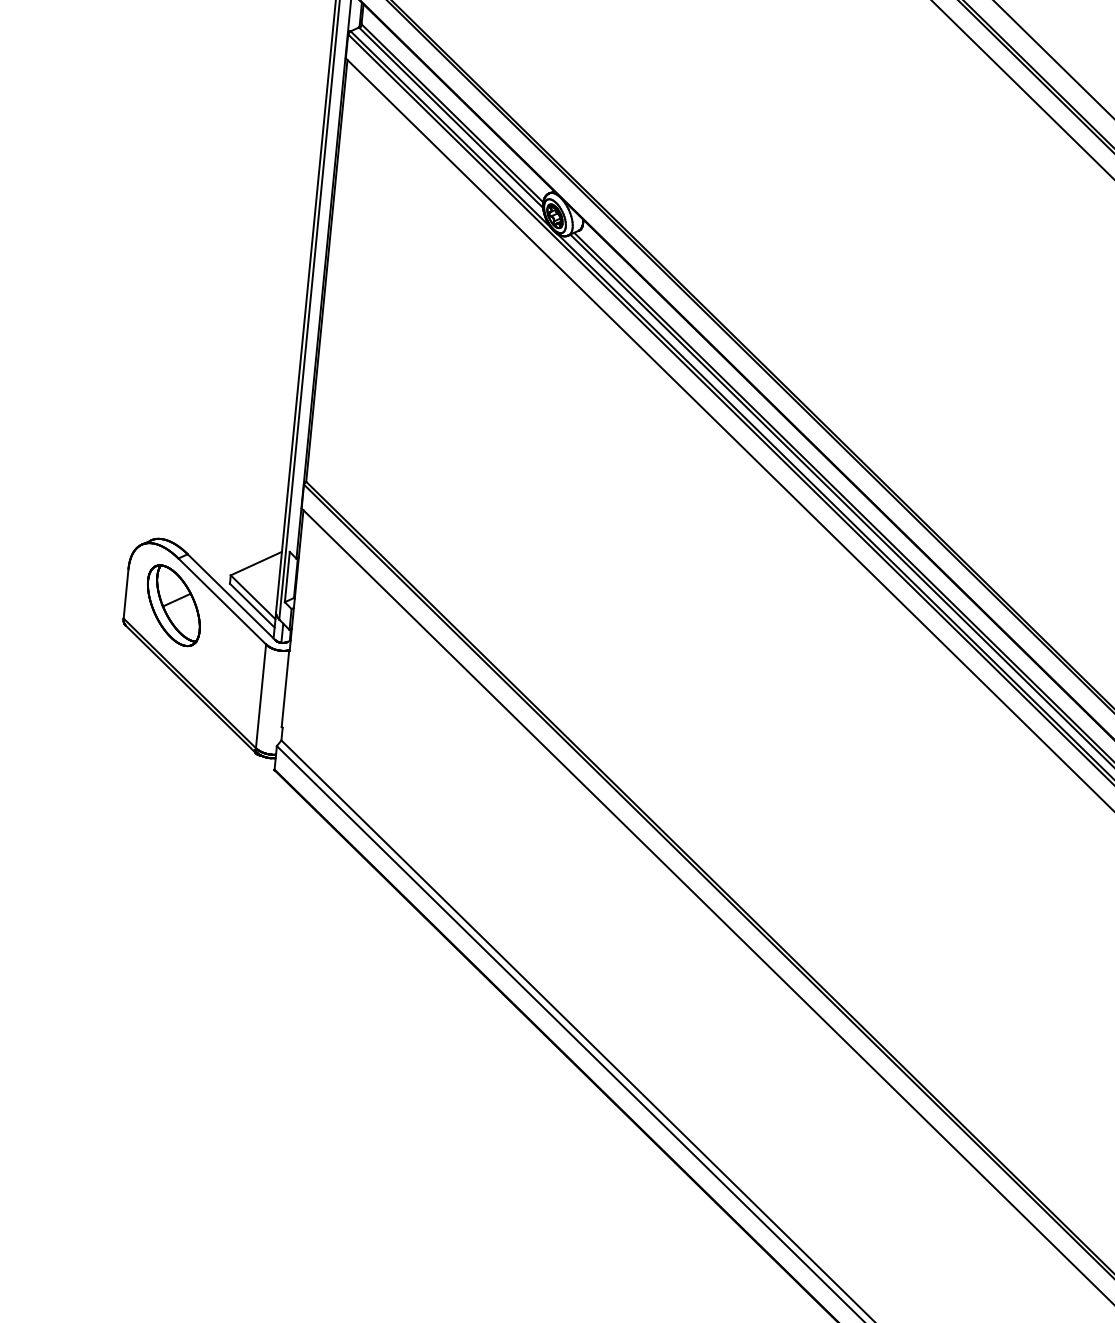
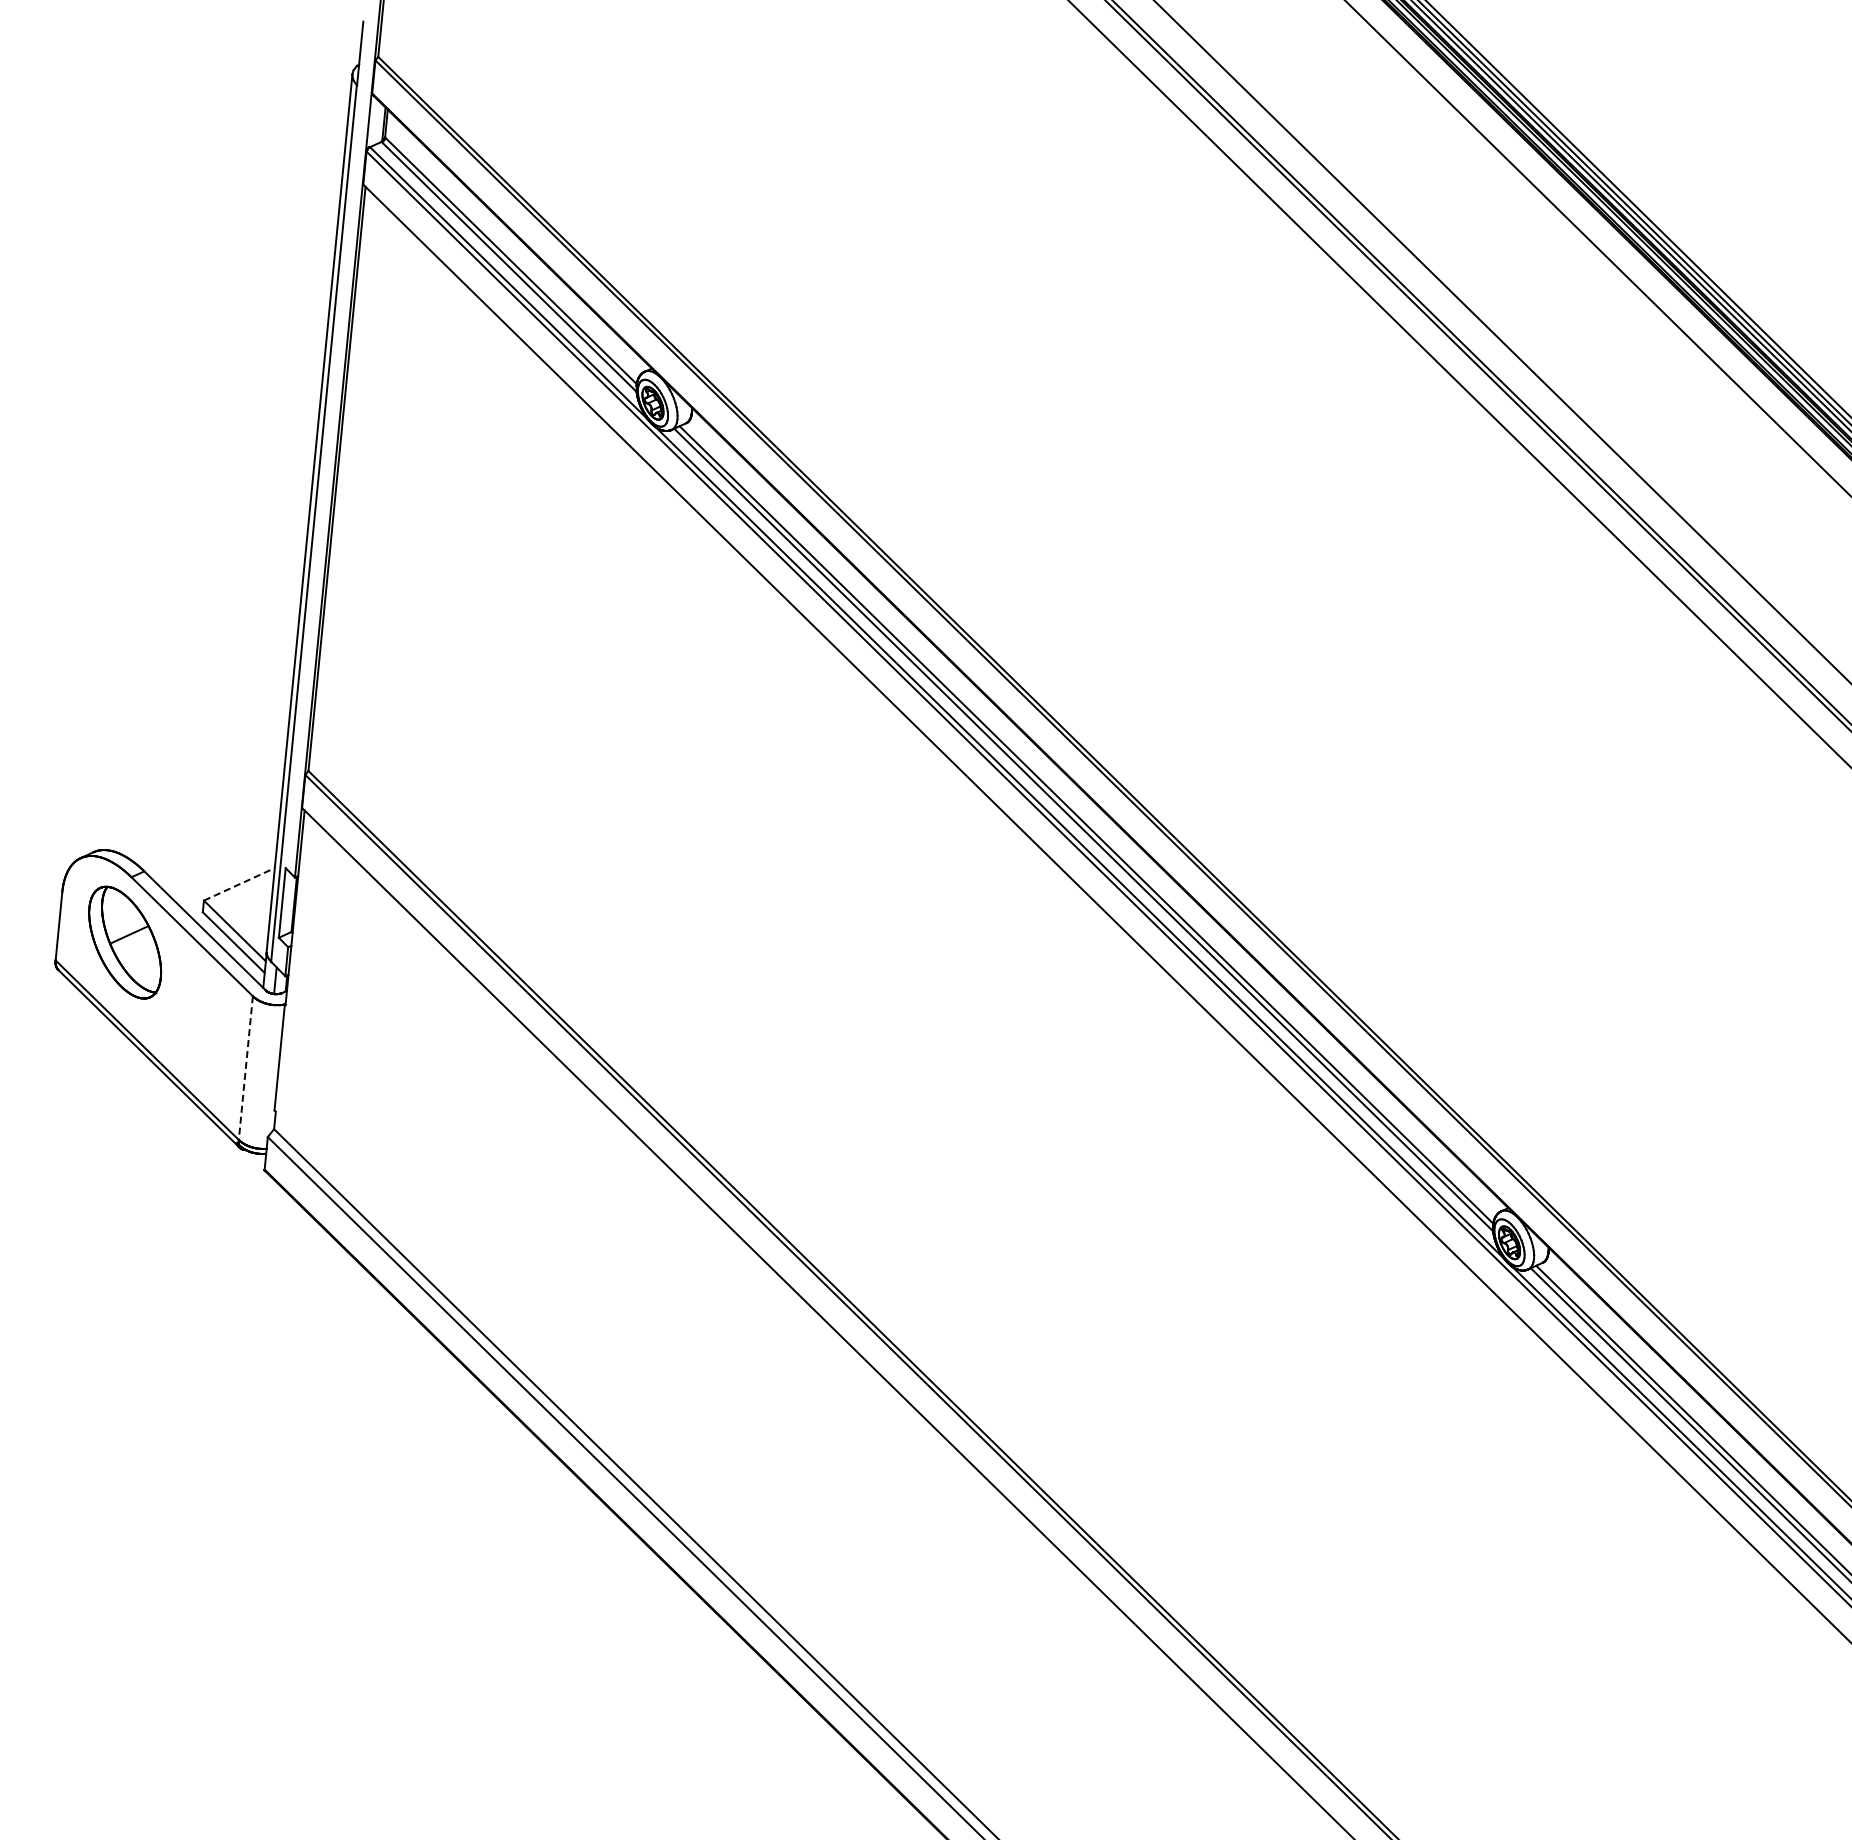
line: (256, 563) -> (239, 884), solid -> dashed
line: (260, 696) -> (245, 1068), solid -> dashed

